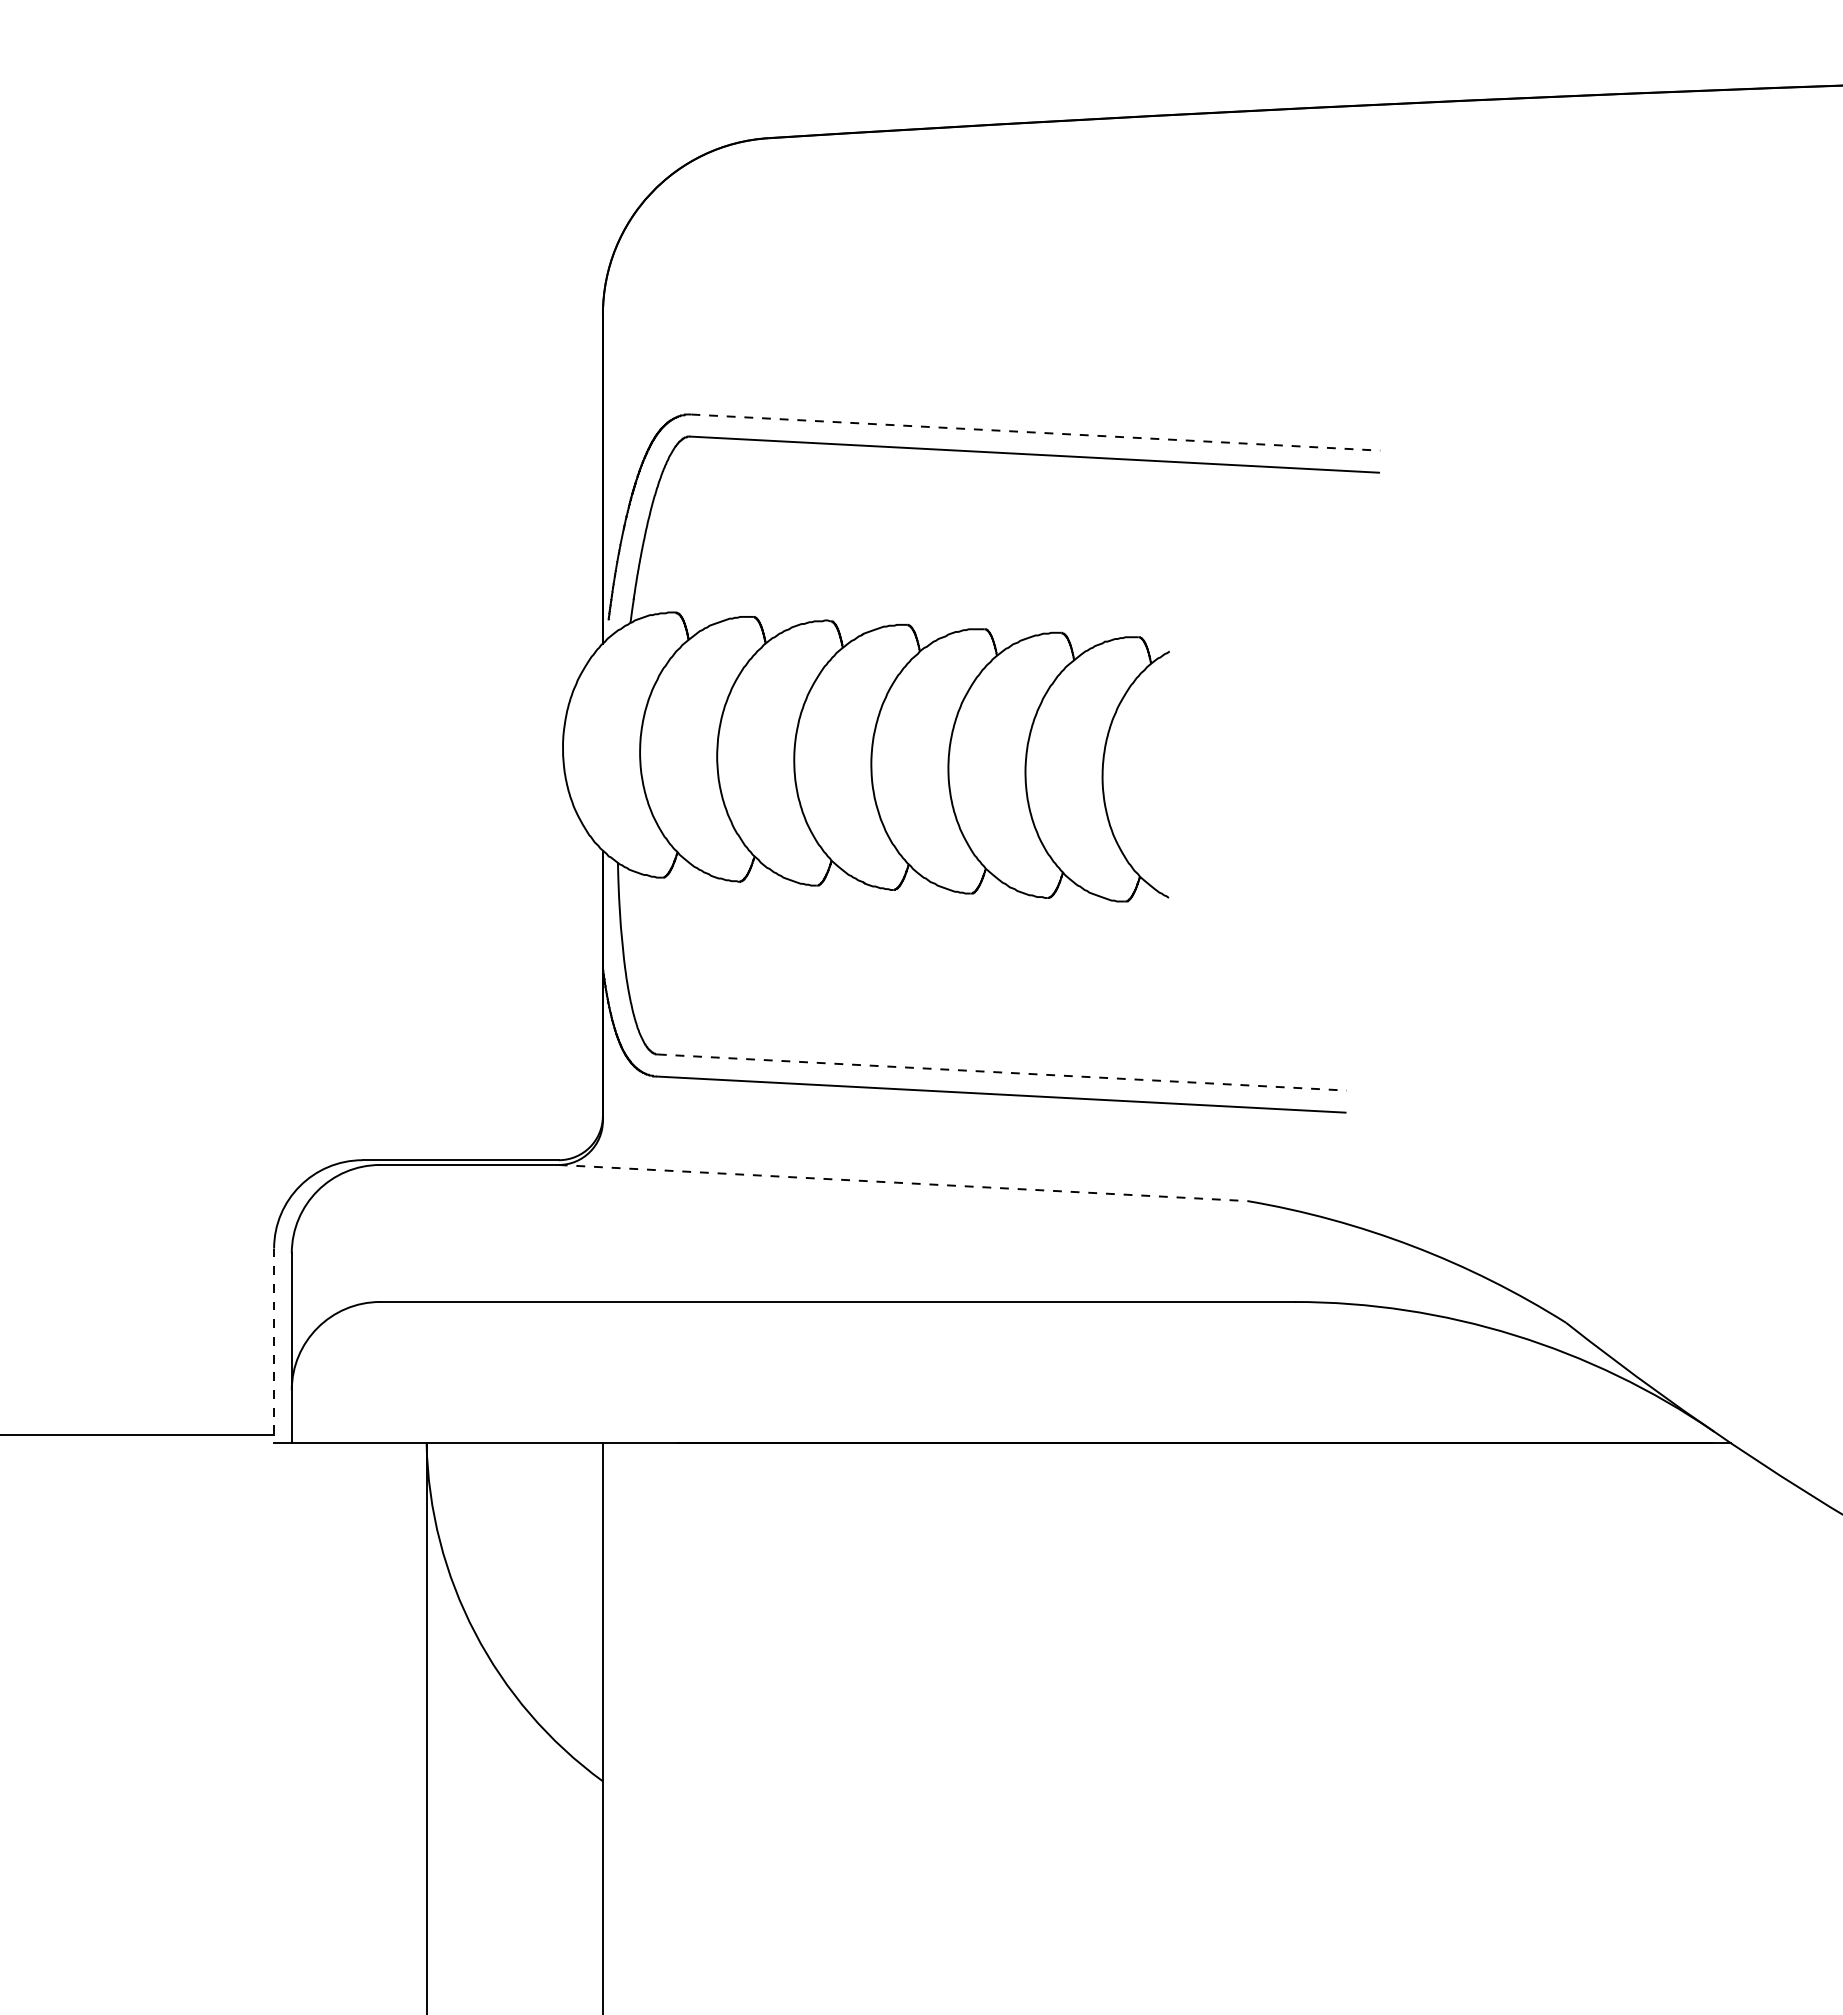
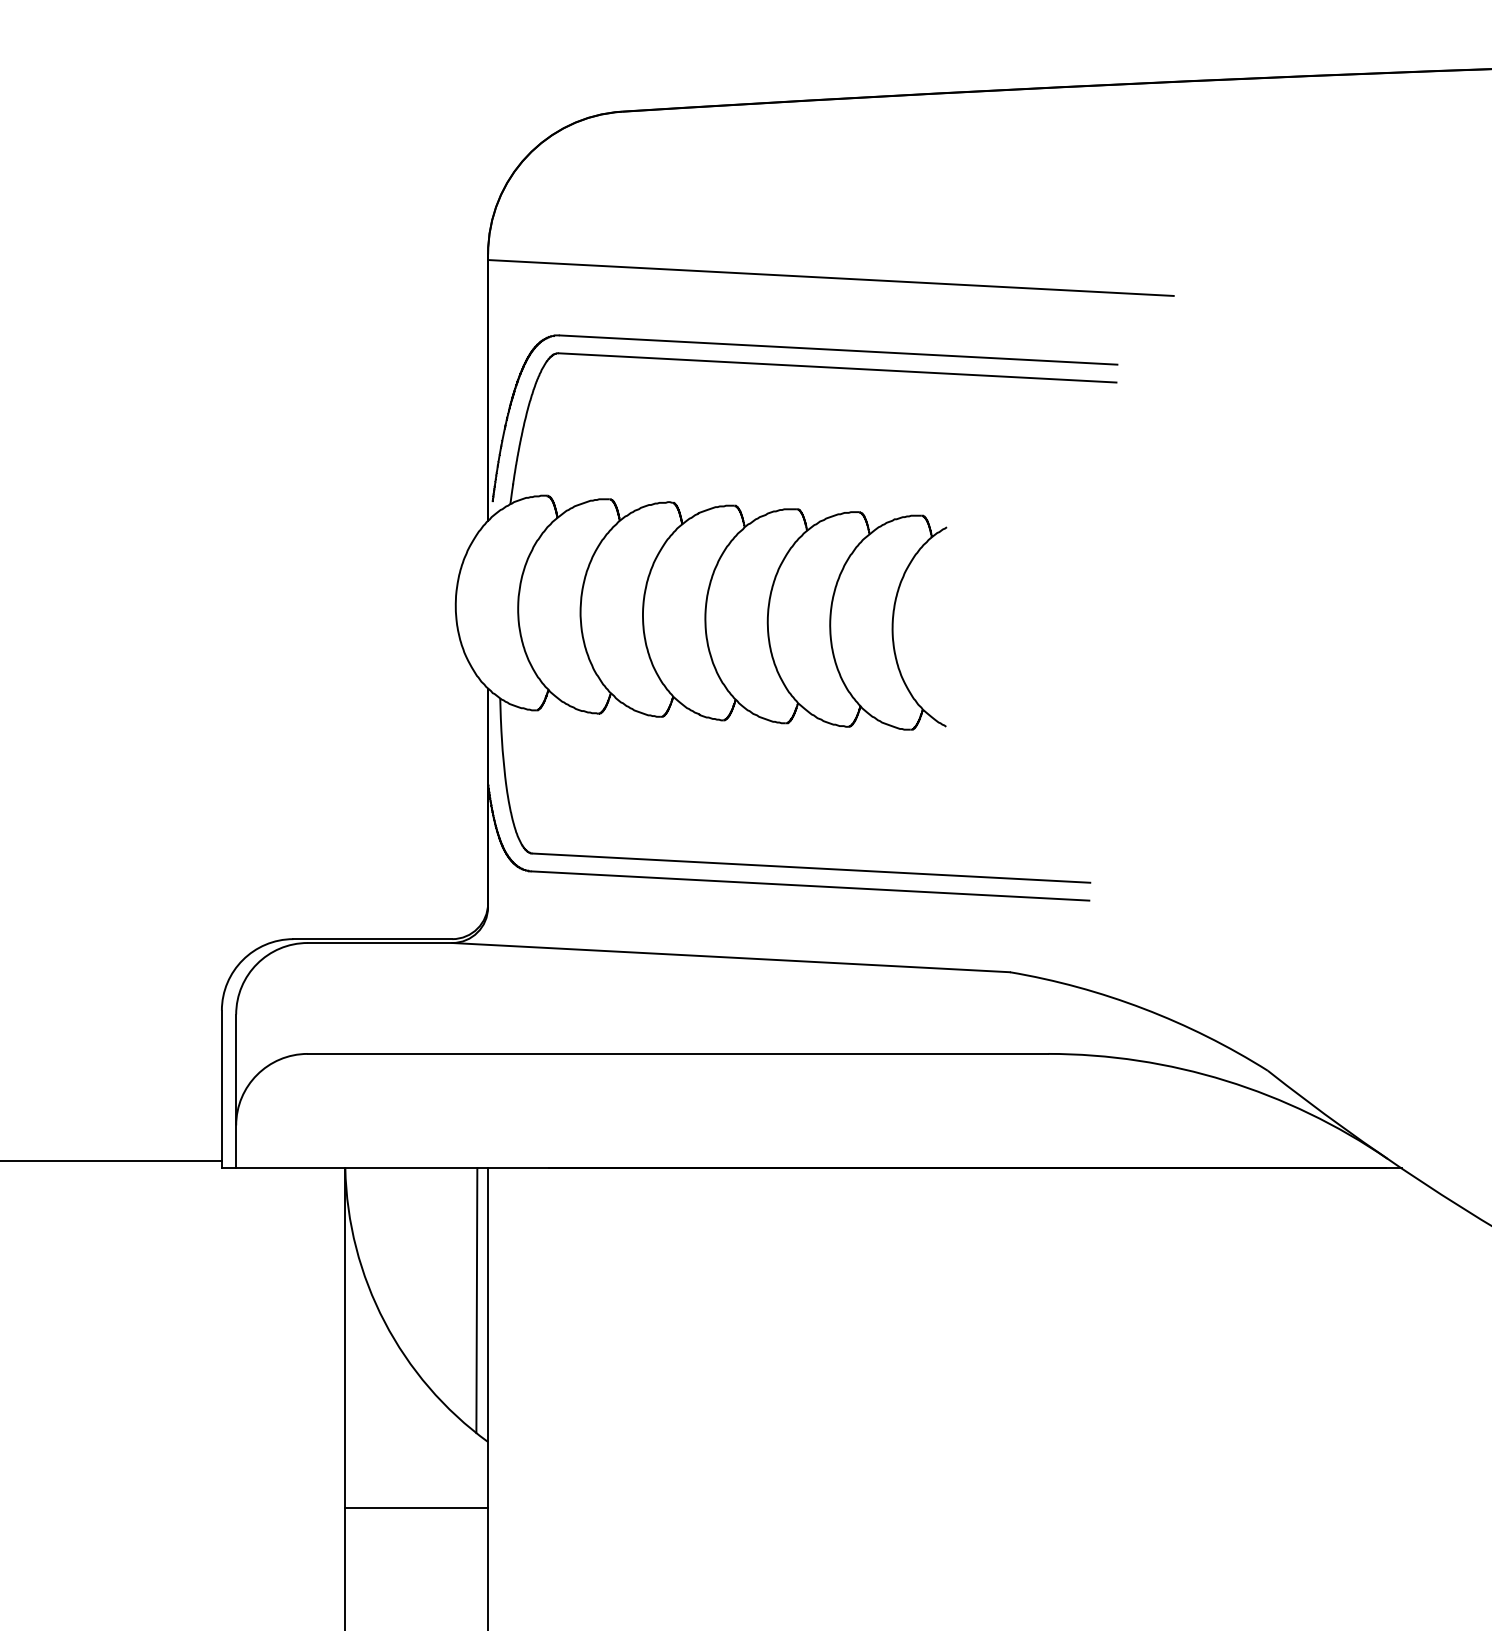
line: (1025, 343) -> (830, 277), added
line: (1035, 432) -> (838, 349), dashed -> solid
line: (1002, 1072) -> (811, 868), dashed -> solid
line: (903, 1183) -> (731, 957), dashed -> solid
line: (274, 1346) -> (222, 1089), dashed -> solid
line: (588, 1606) -> (476, 1300), added
line: (514, 1863) -> (416, 1508), added

